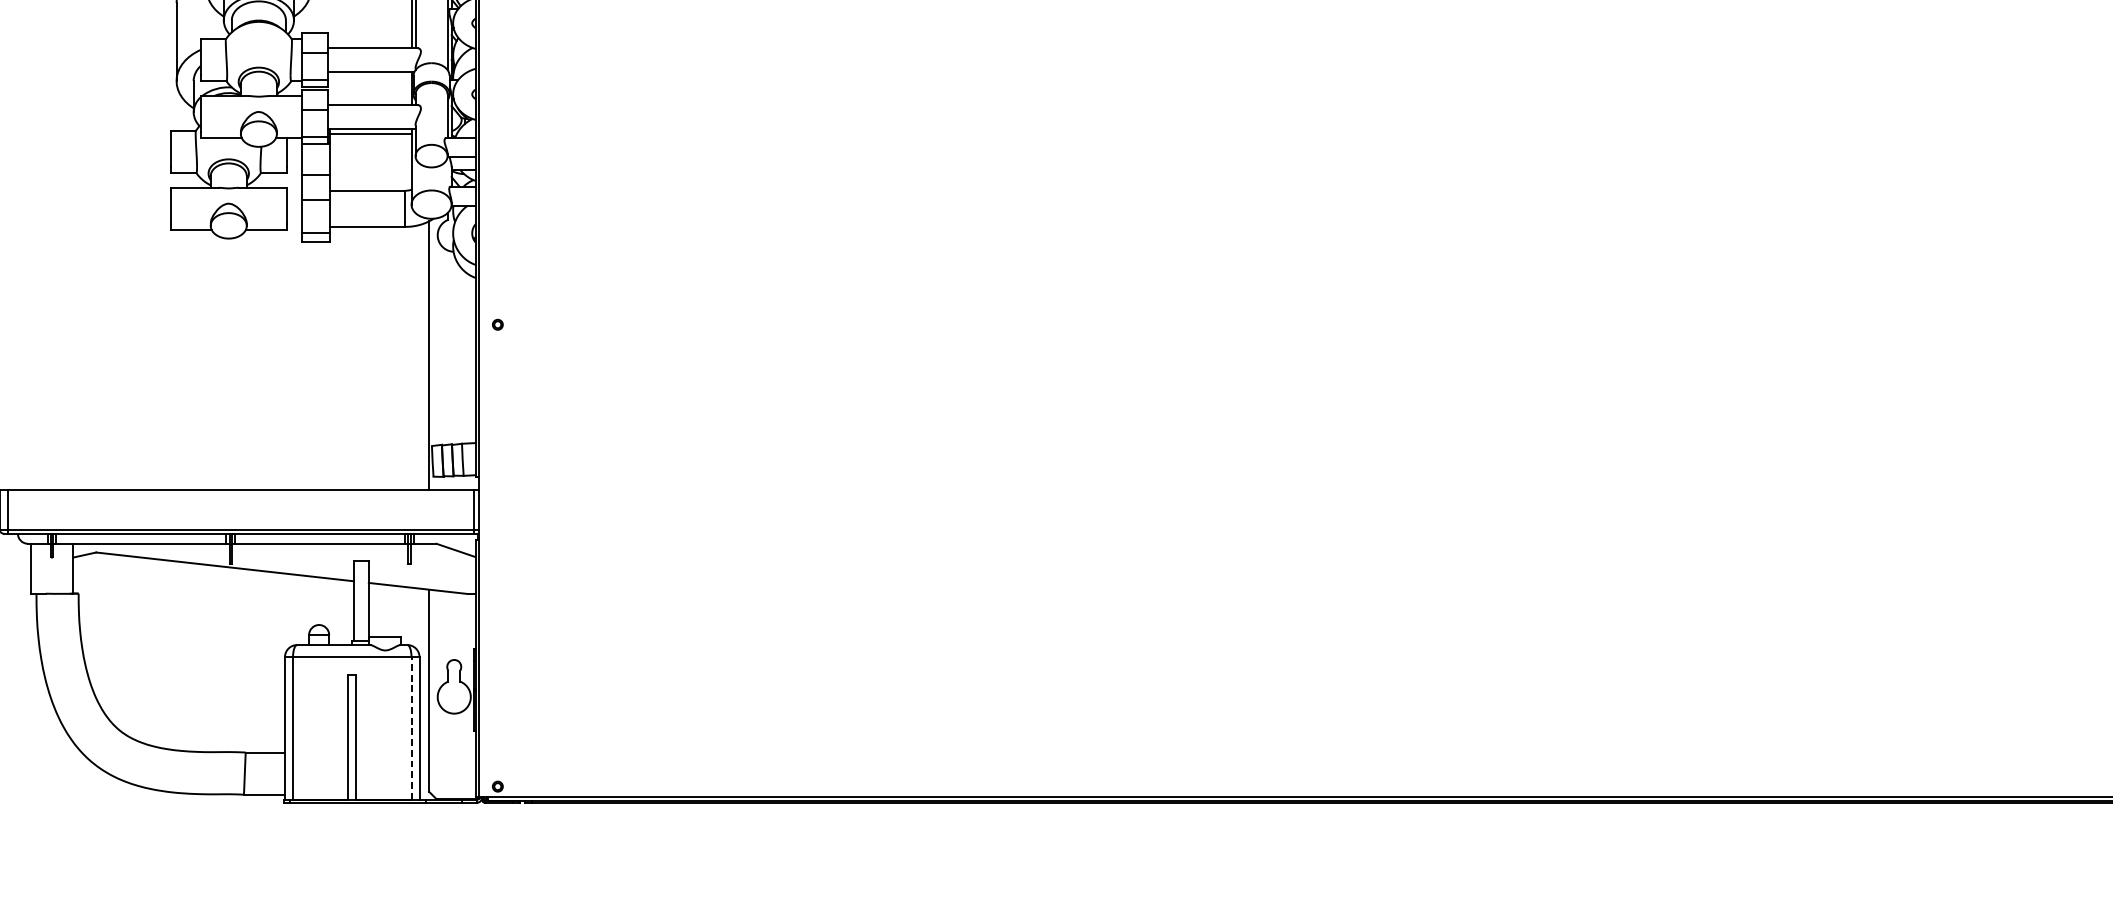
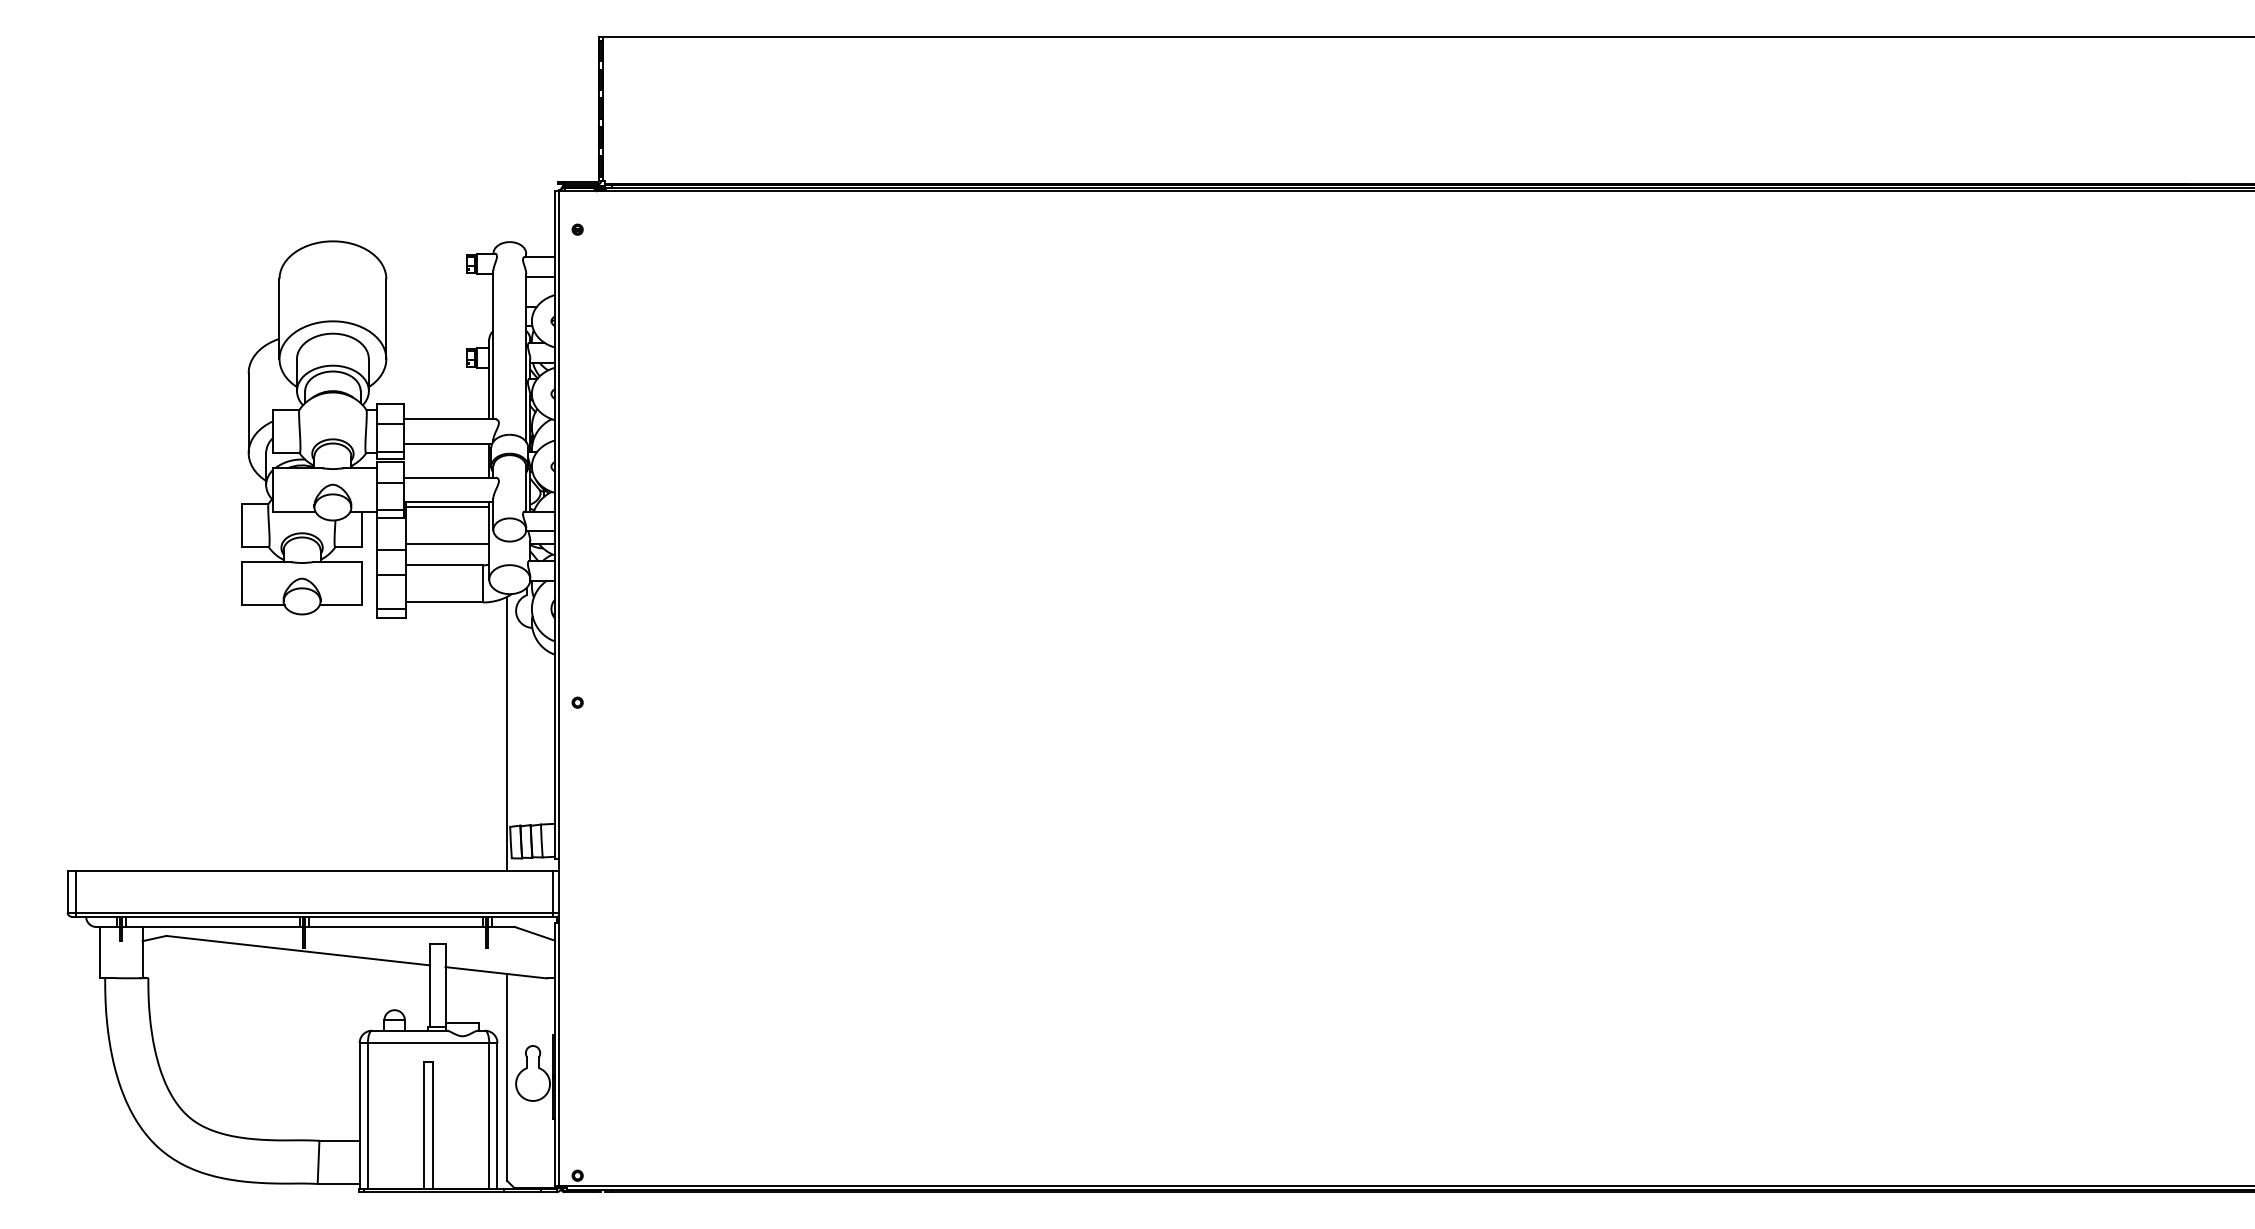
line: (370, 170) -> (447, 544), added
line: (411, 727) -> (489, 1115), dashed -> solid

